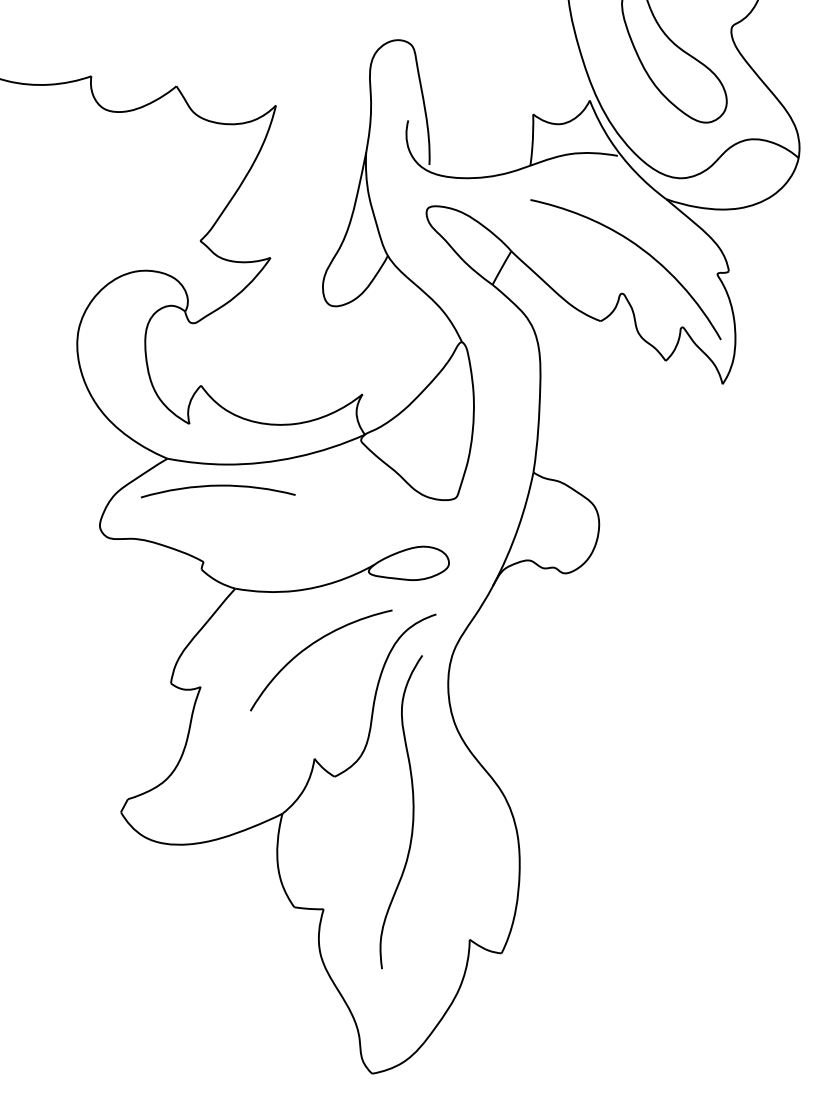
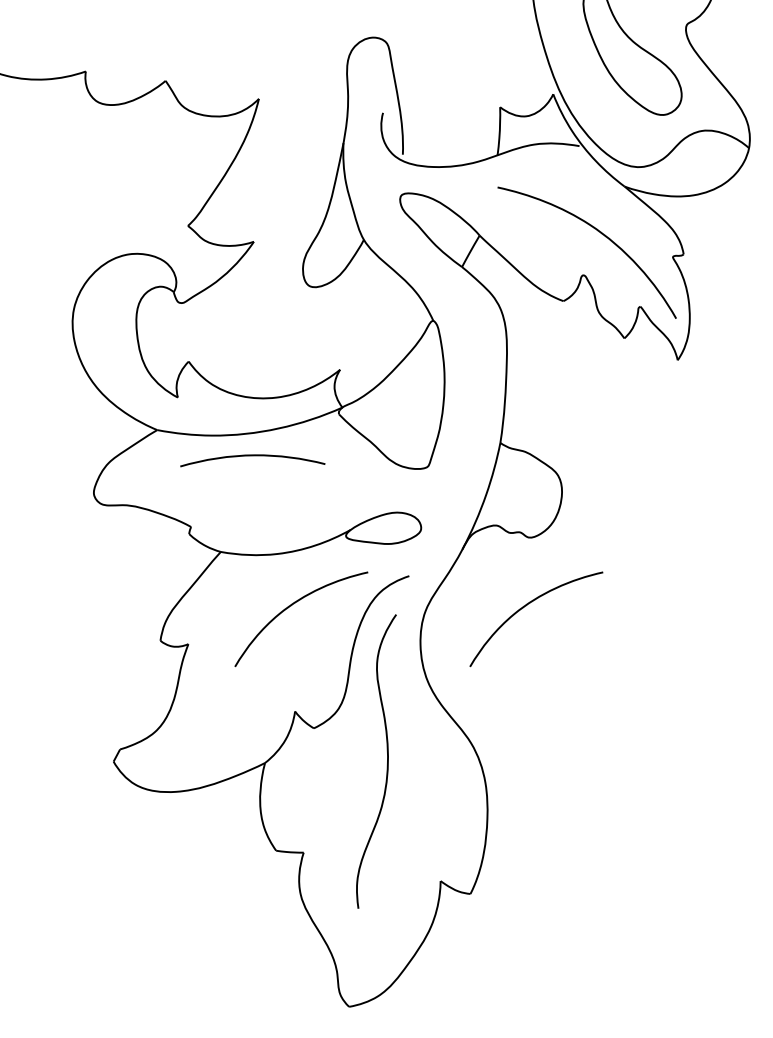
curve: (217, 486) -> (252, 456), moved
curve: (561, 646) -> (526, 606), added

